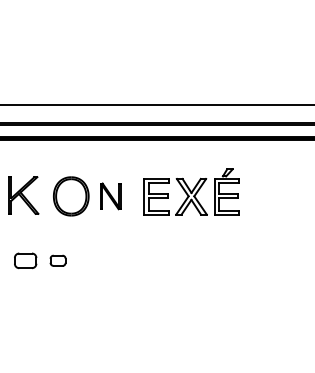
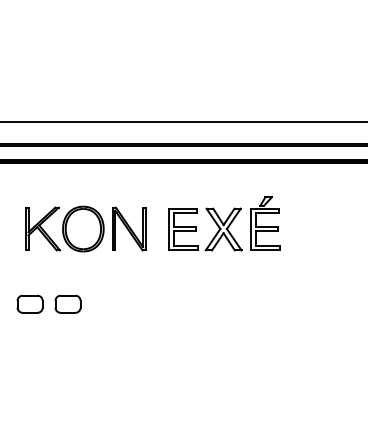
part: (24, 195) -> (43, 228), moved
part: (110, 195) -> (129, 228), size x1.43
part: (57, 260) -> (67, 303), size x1.43

